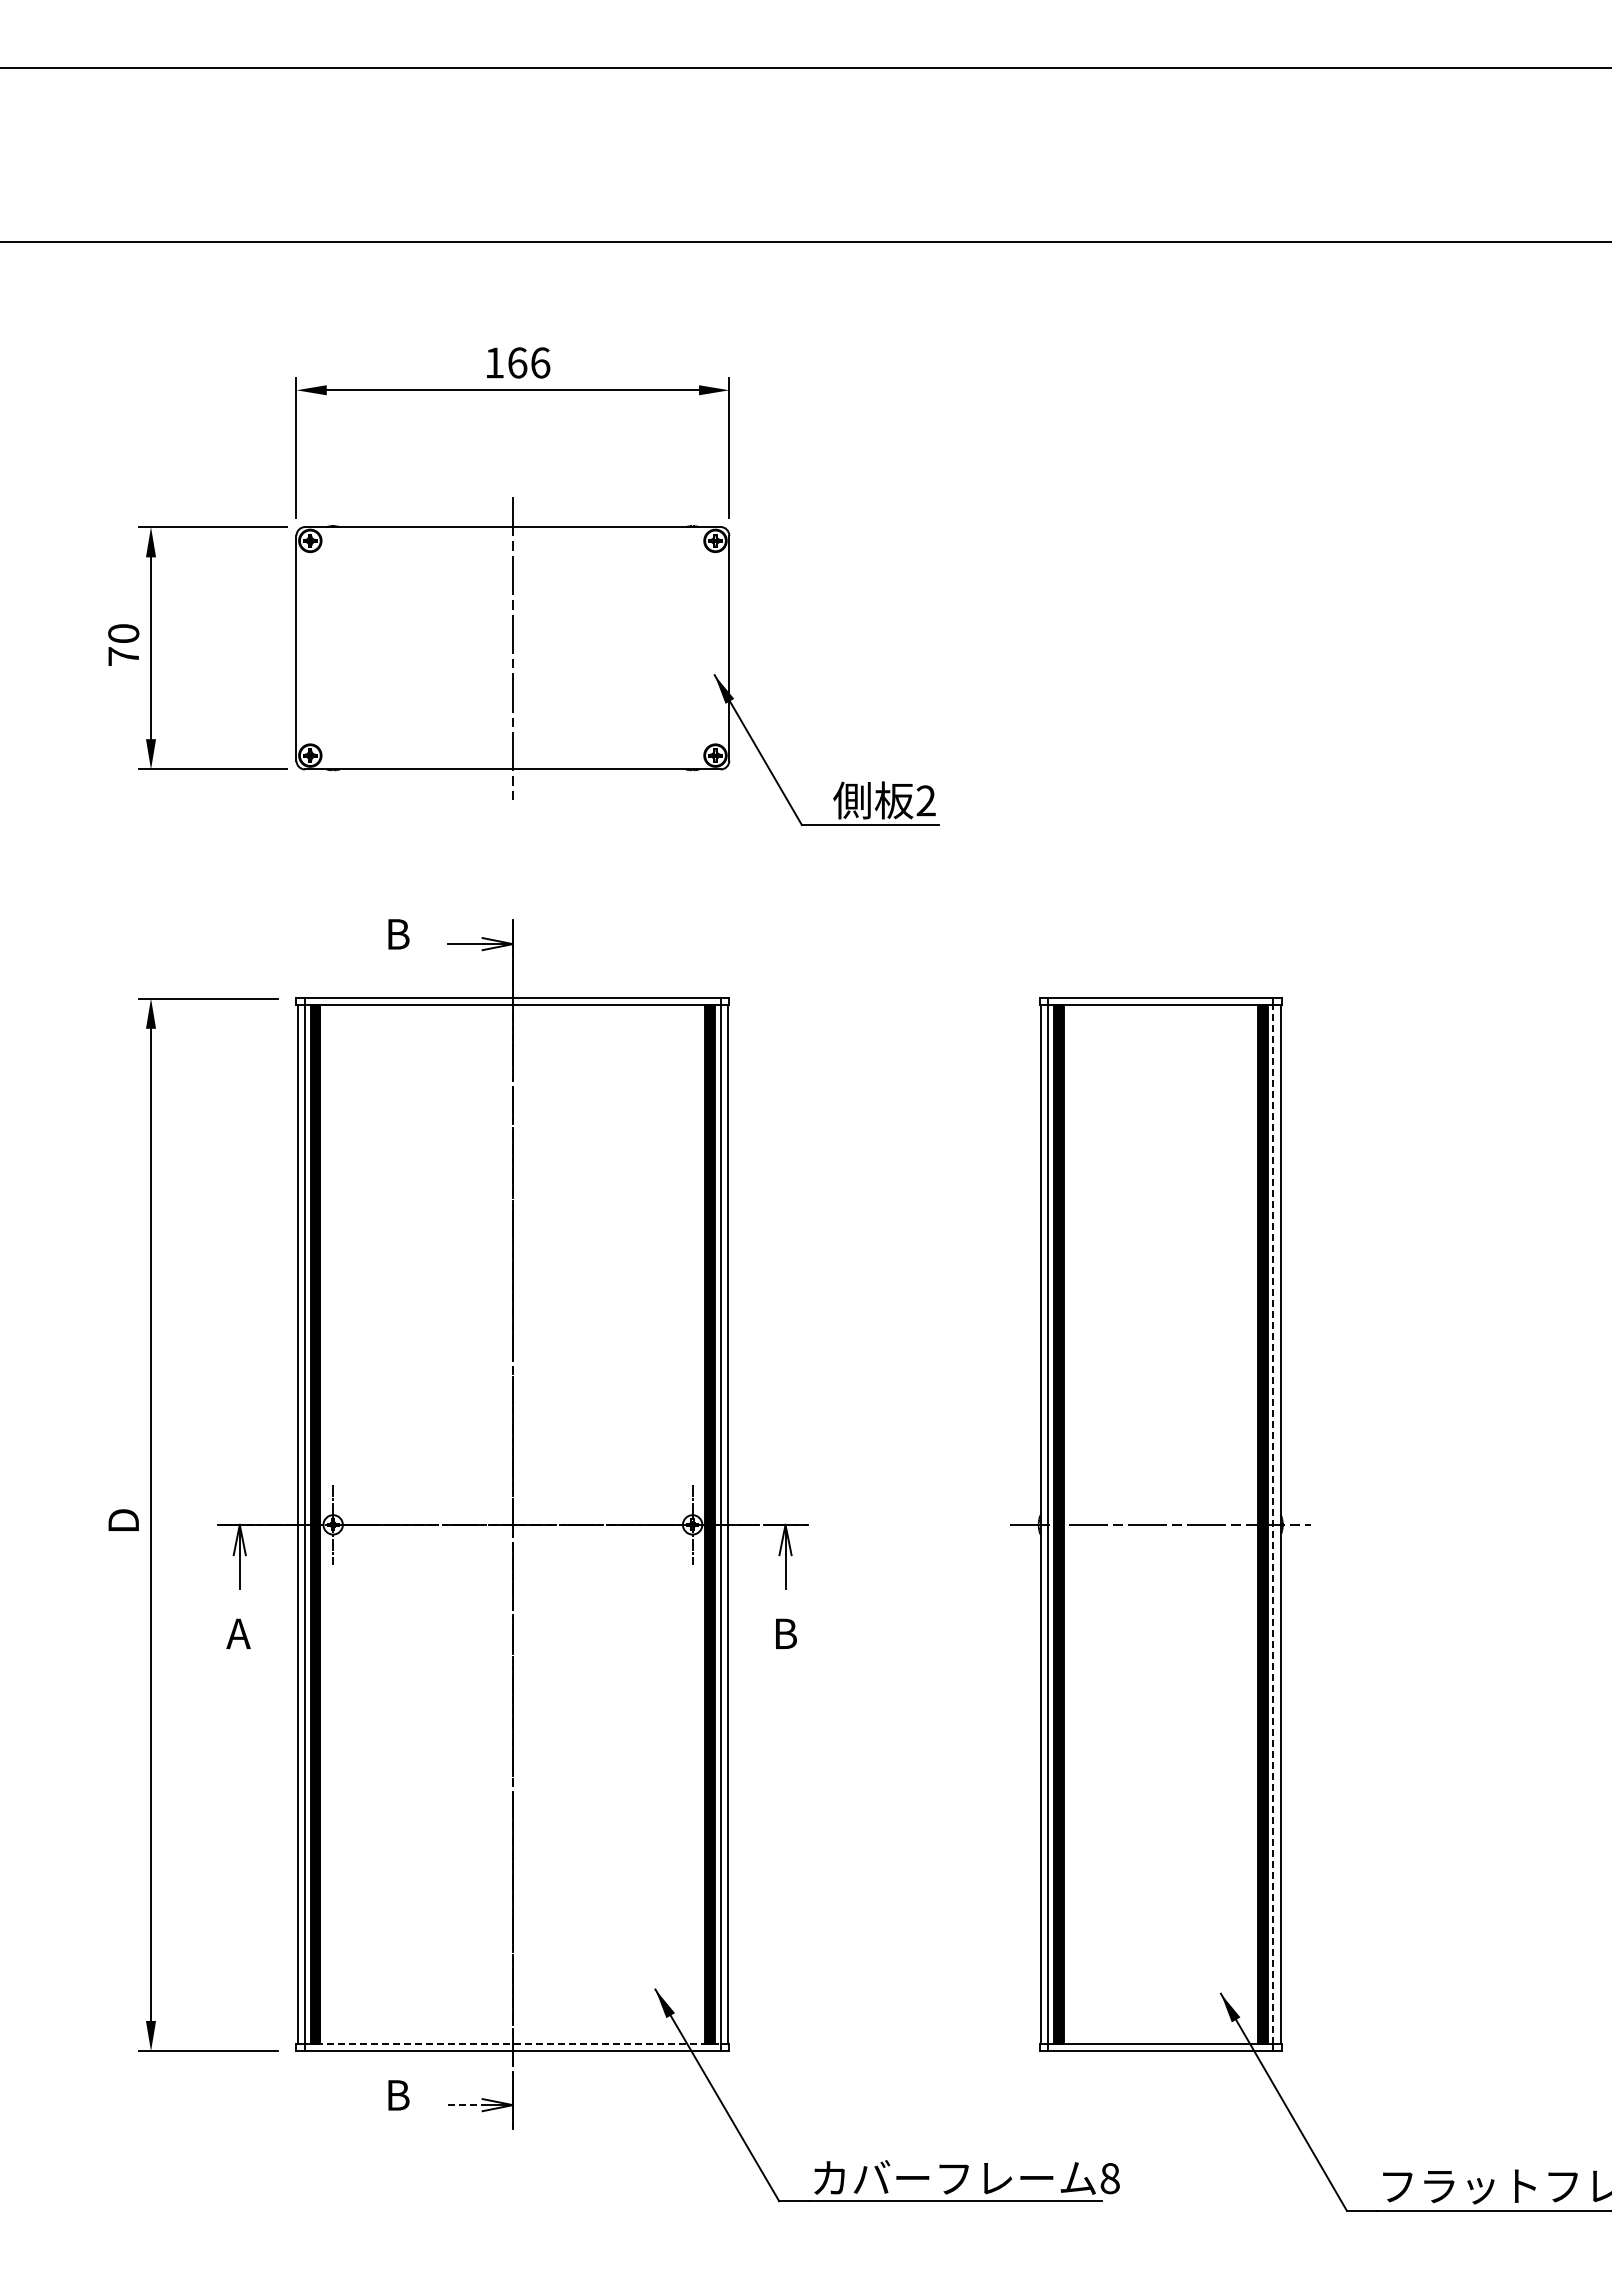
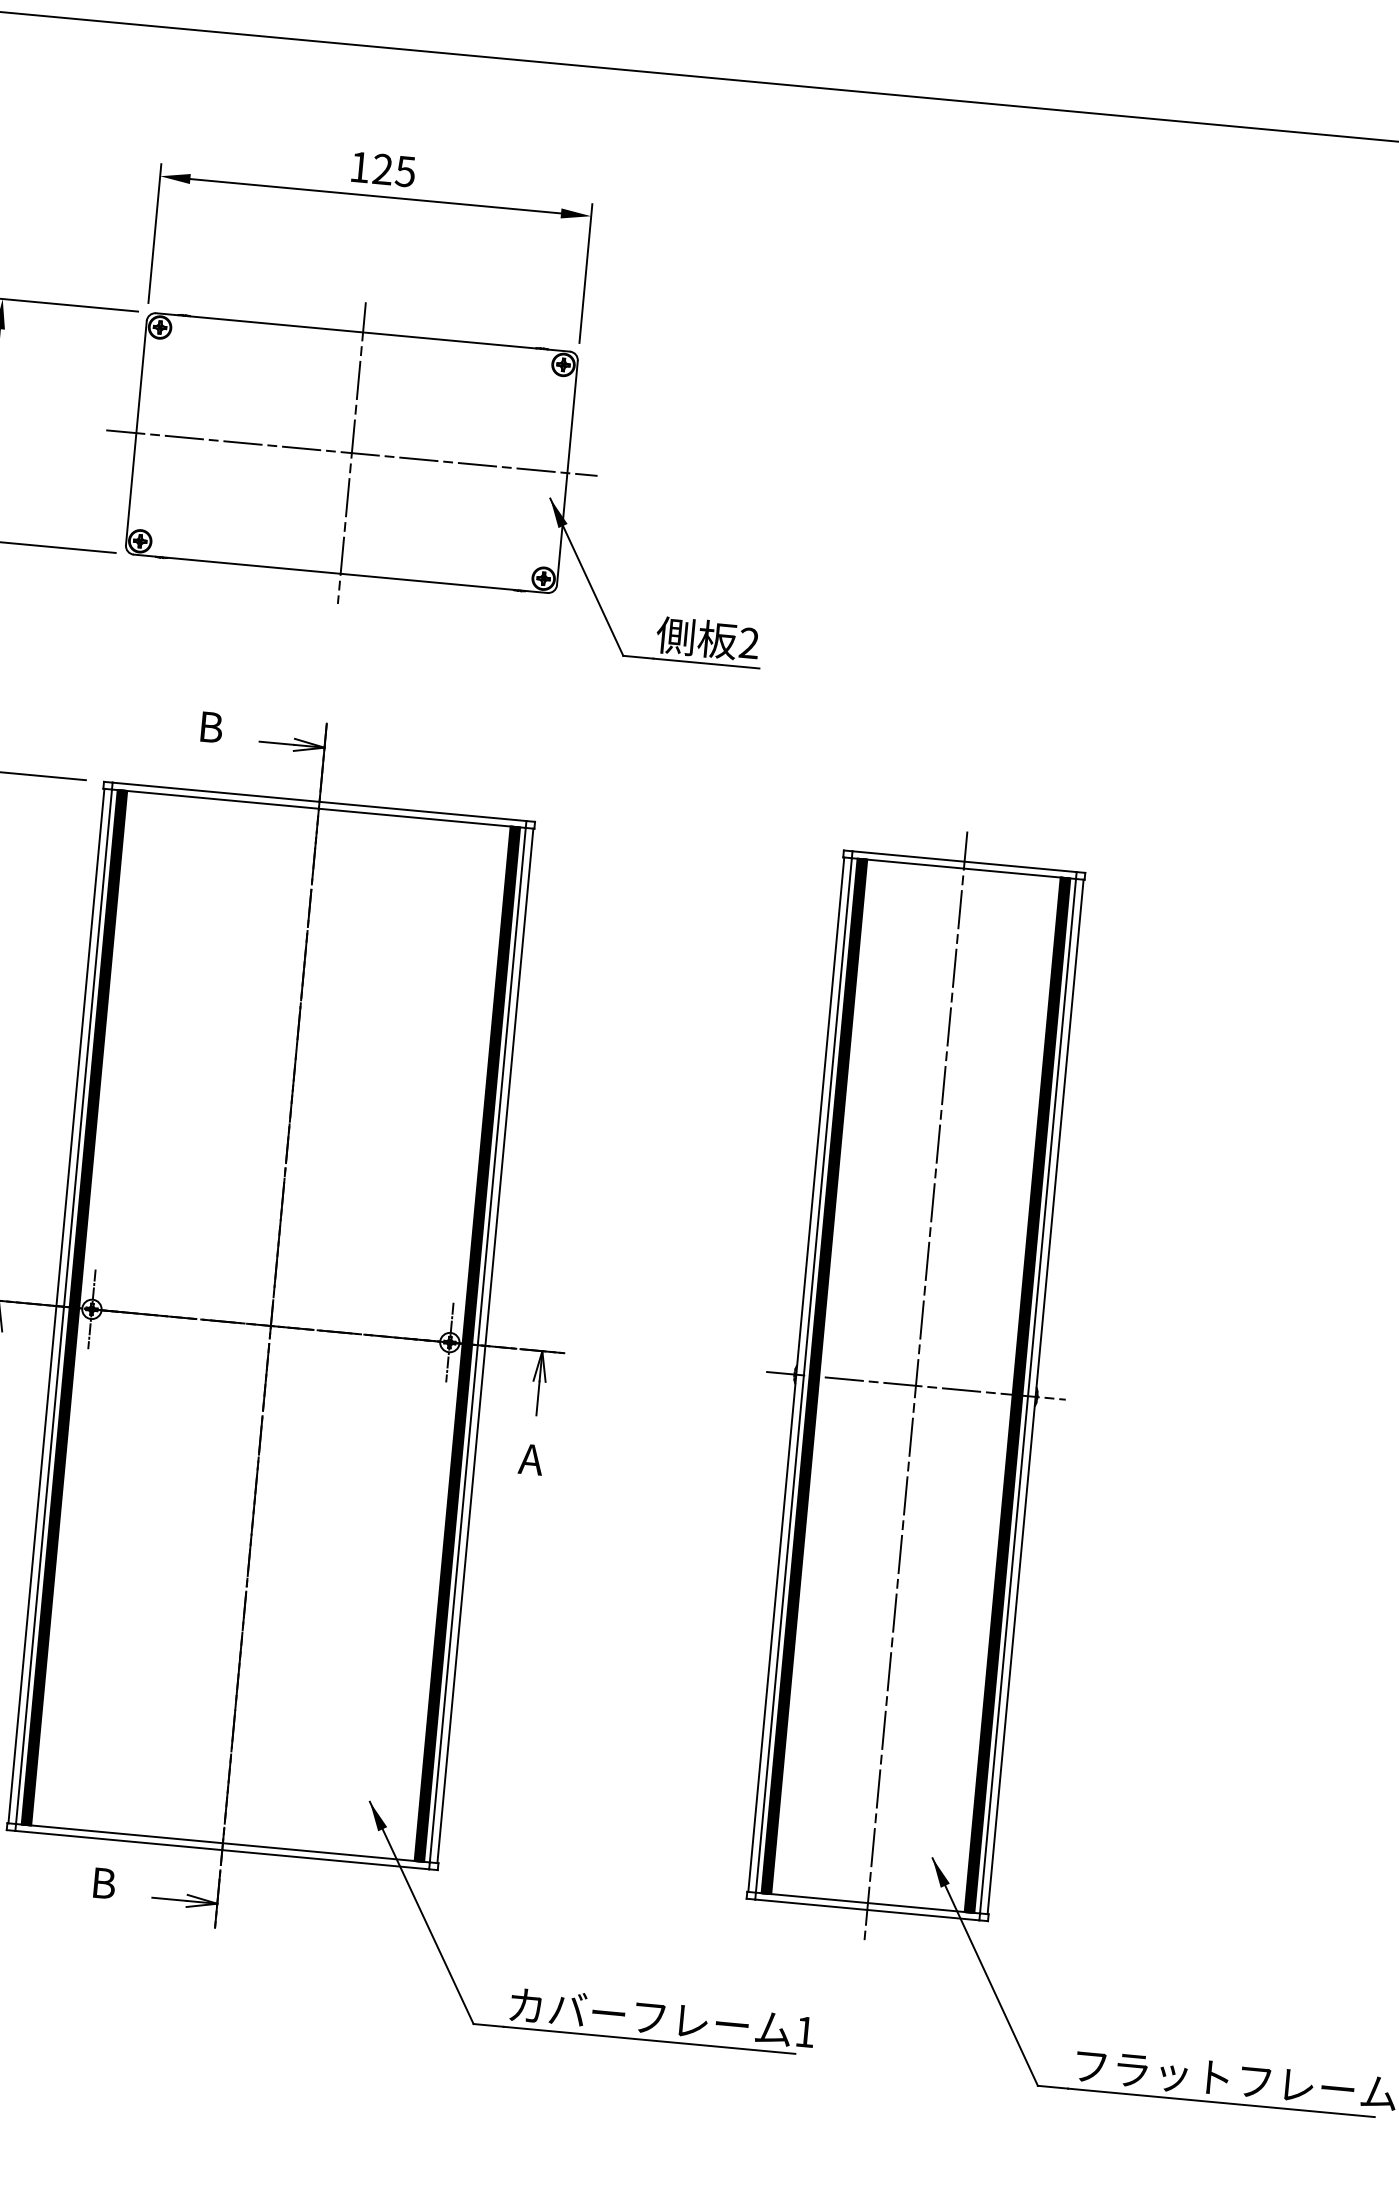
text: (529, 362) -> (394, 170), 166 -> 125
line: (512, 648) -> (351, 453), added
line: (1160, 1524) -> (915, 1385), added
line: (1273, 1524) -> (1028, 1395), dashed -> solid
text: (784, 1633) -> (531, 1459), B -> A
line: (512, 2044) -> (222, 1843), dashed -> solid
line: (465, 2105) -> (170, 1899), dashed -> solid
text: (1109, 2178) -> (804, 2031), 8 -> 1

